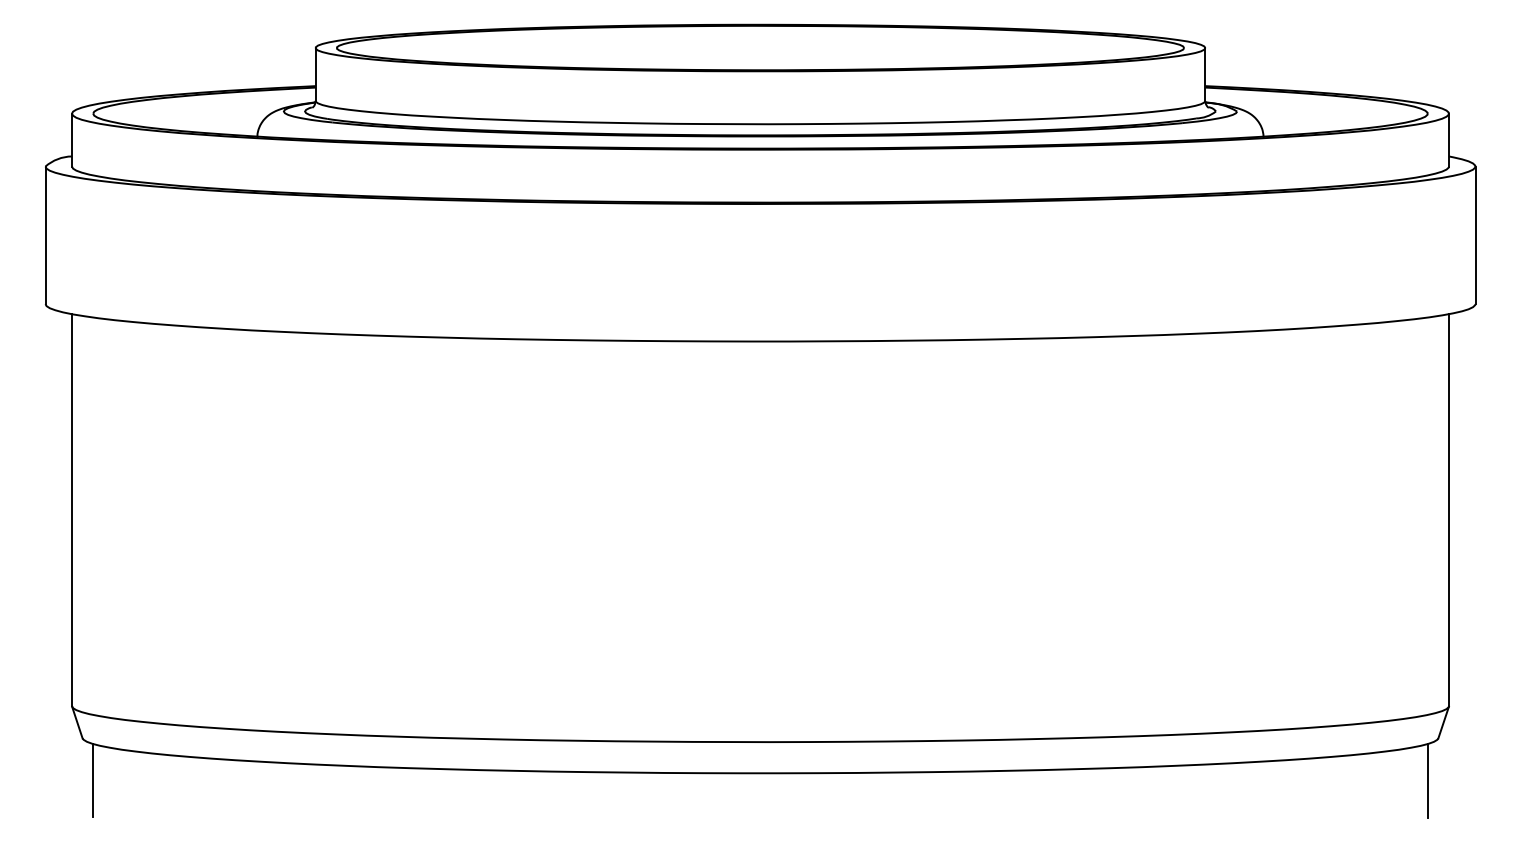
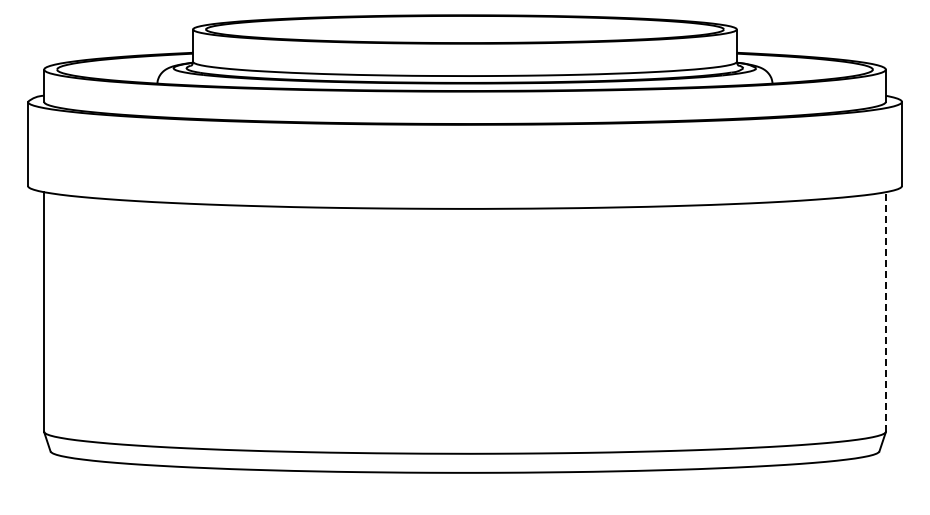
line: (1448, 509) -> (885, 311), solid -> dashed
line: (93, 779) -> (57, 476), removed
line: (1427, 780) -> (872, 477), removed

